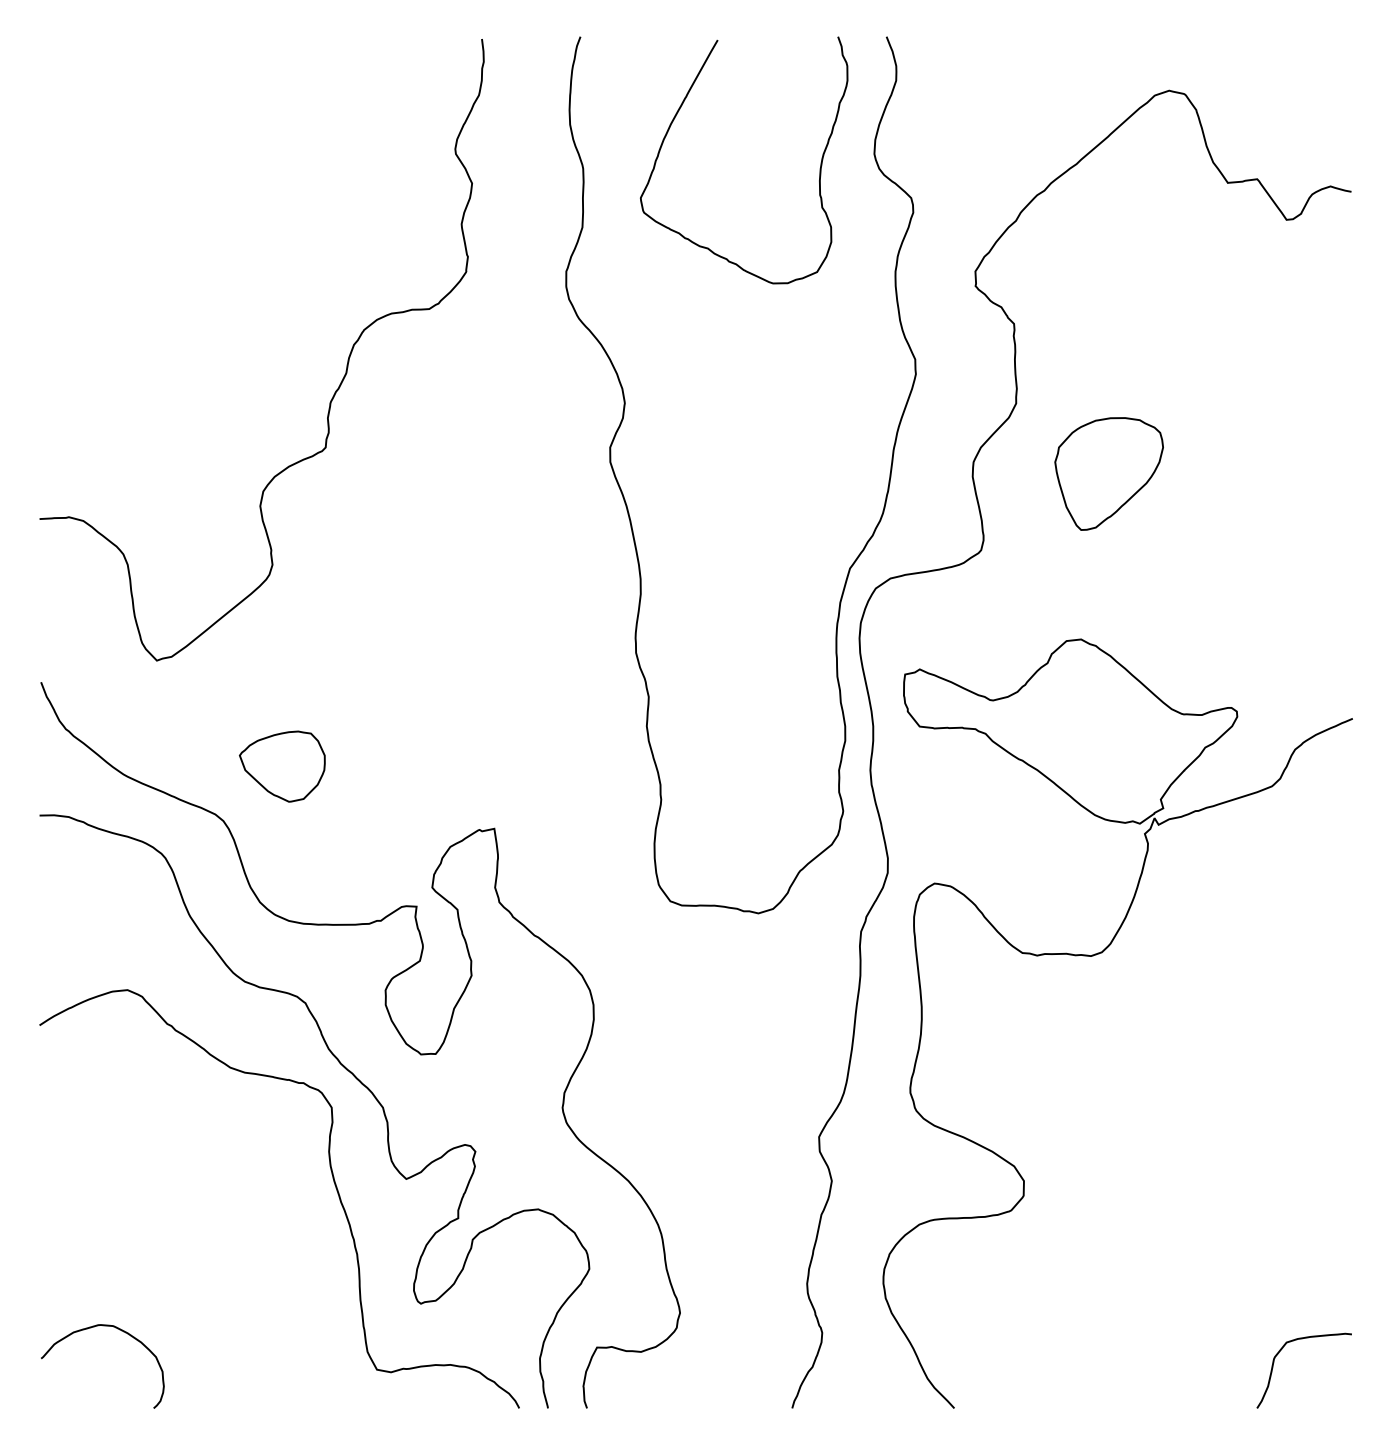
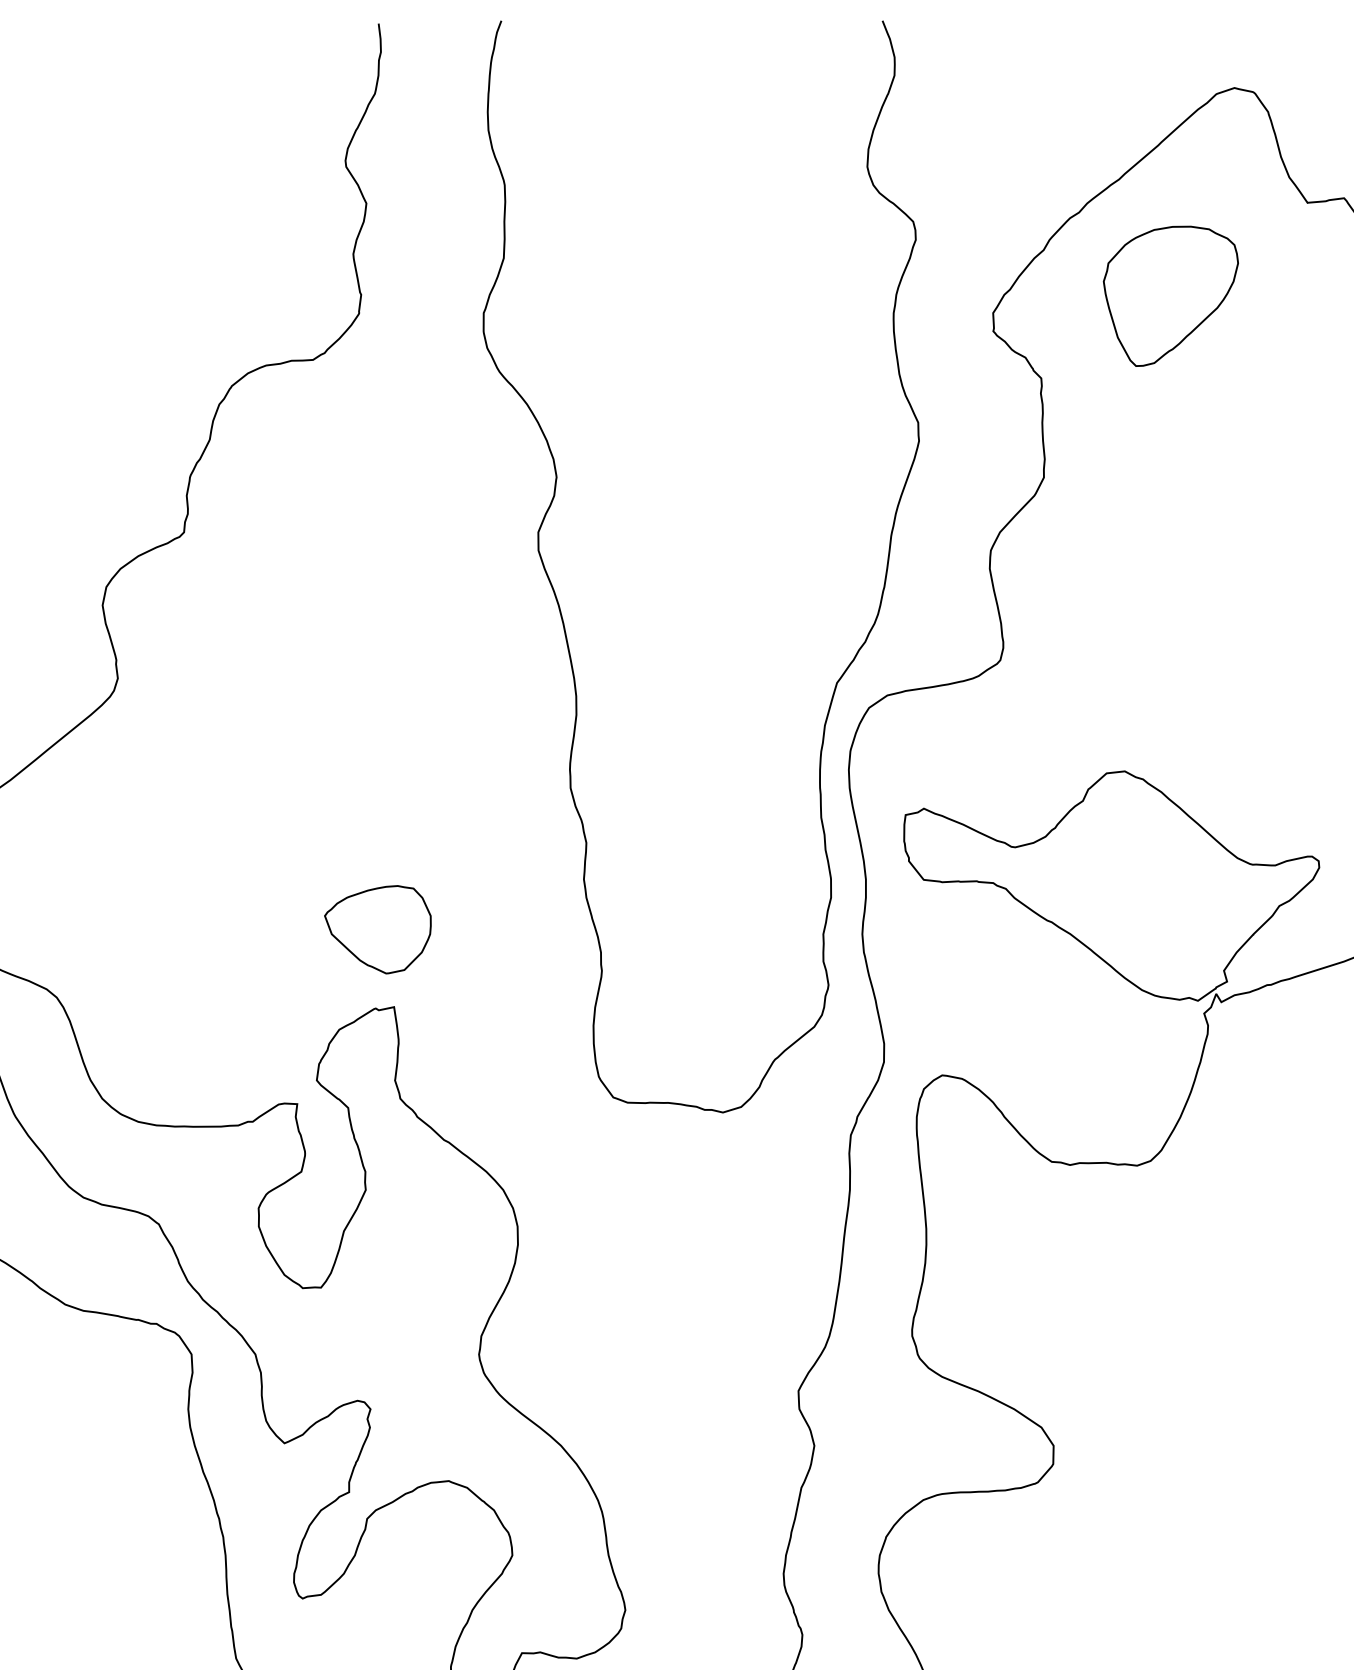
curve: (819, 168) -> (799, 184), removed
part: (1108, 473) -> (1170, 295), moved
part: (282, 766) -> (378, 929), moved

